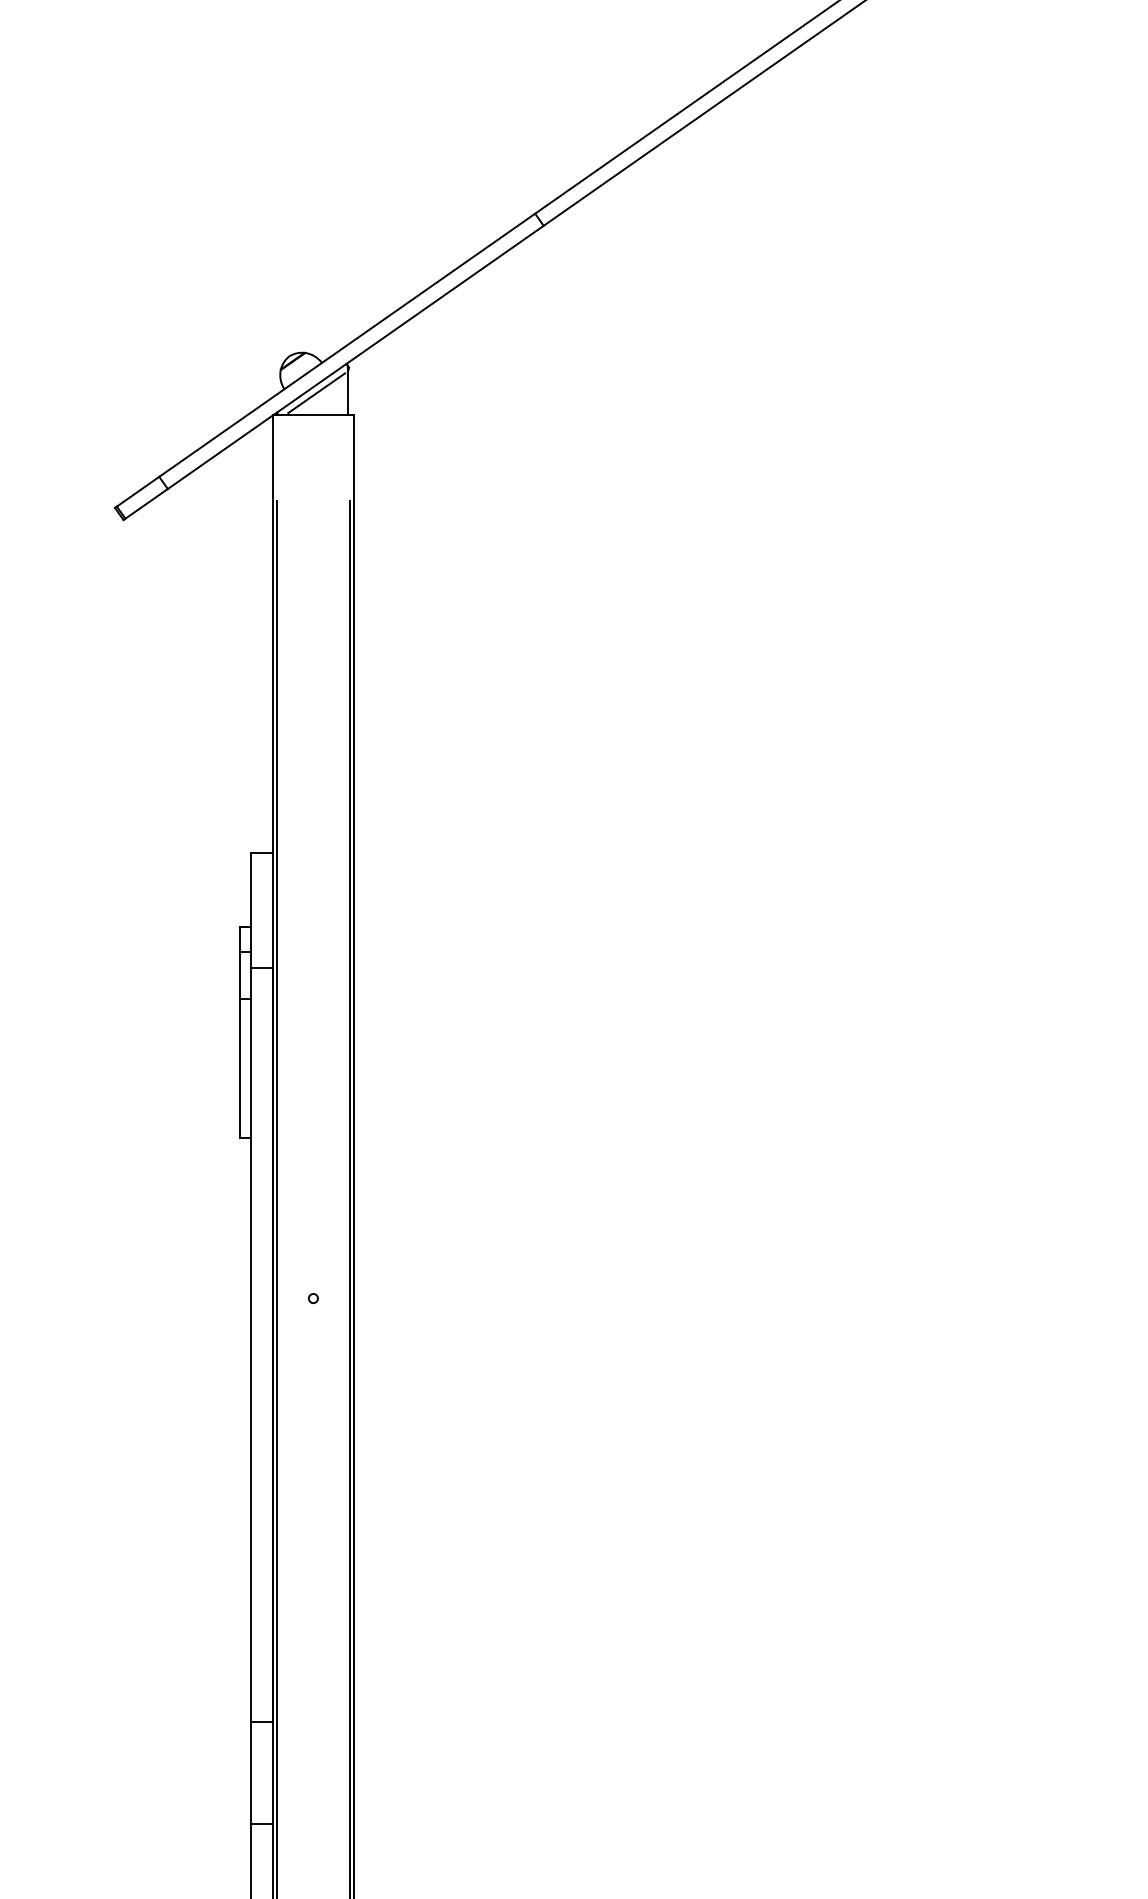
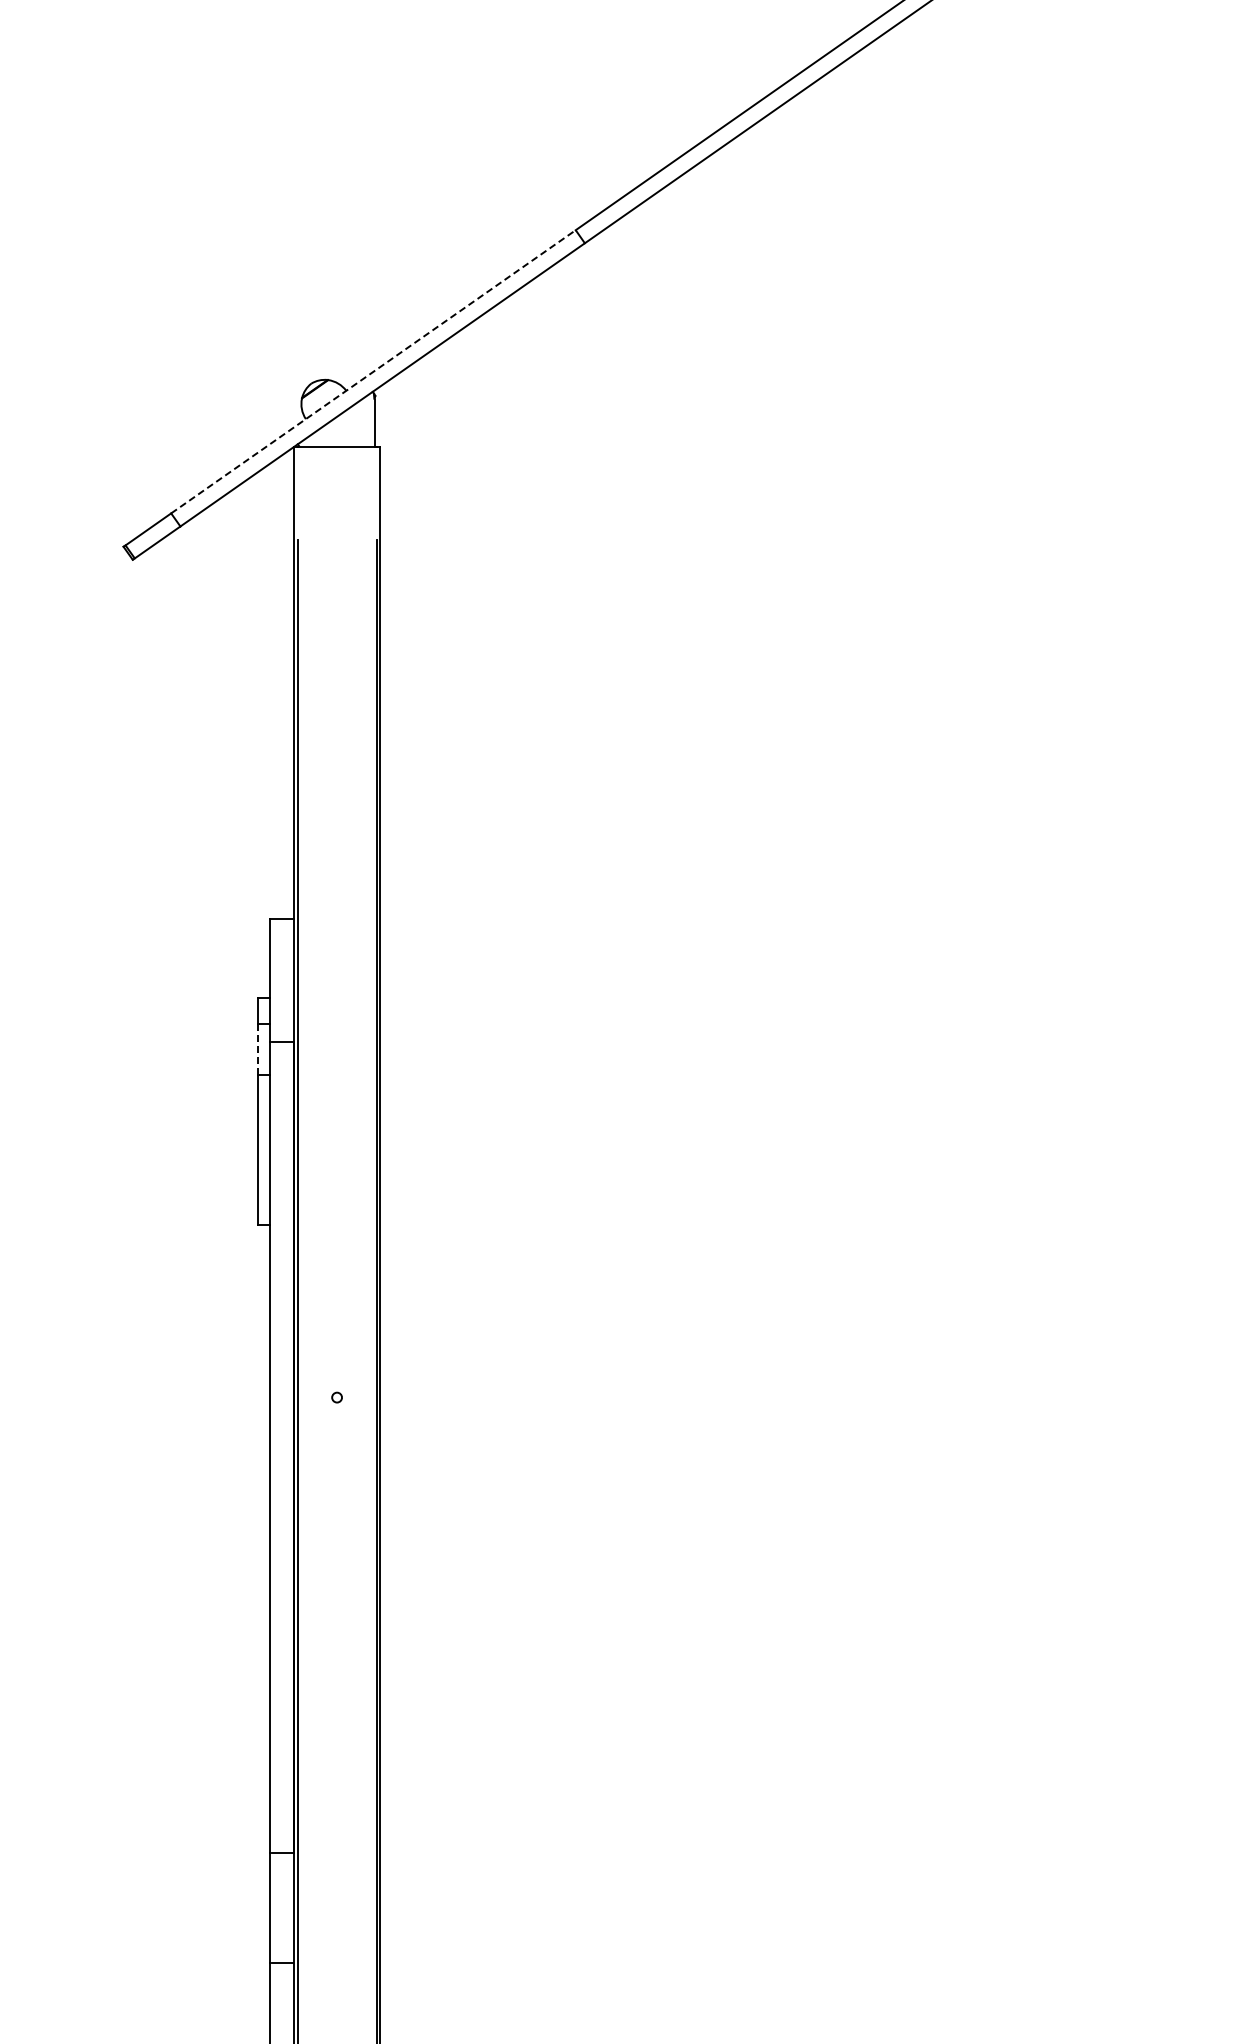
line: (347, 344) -> (373, 371), solid -> dashed
line: (316, 393) -> (340, 423), removed
line: (240, 975) -> (258, 1050), solid -> dashed

